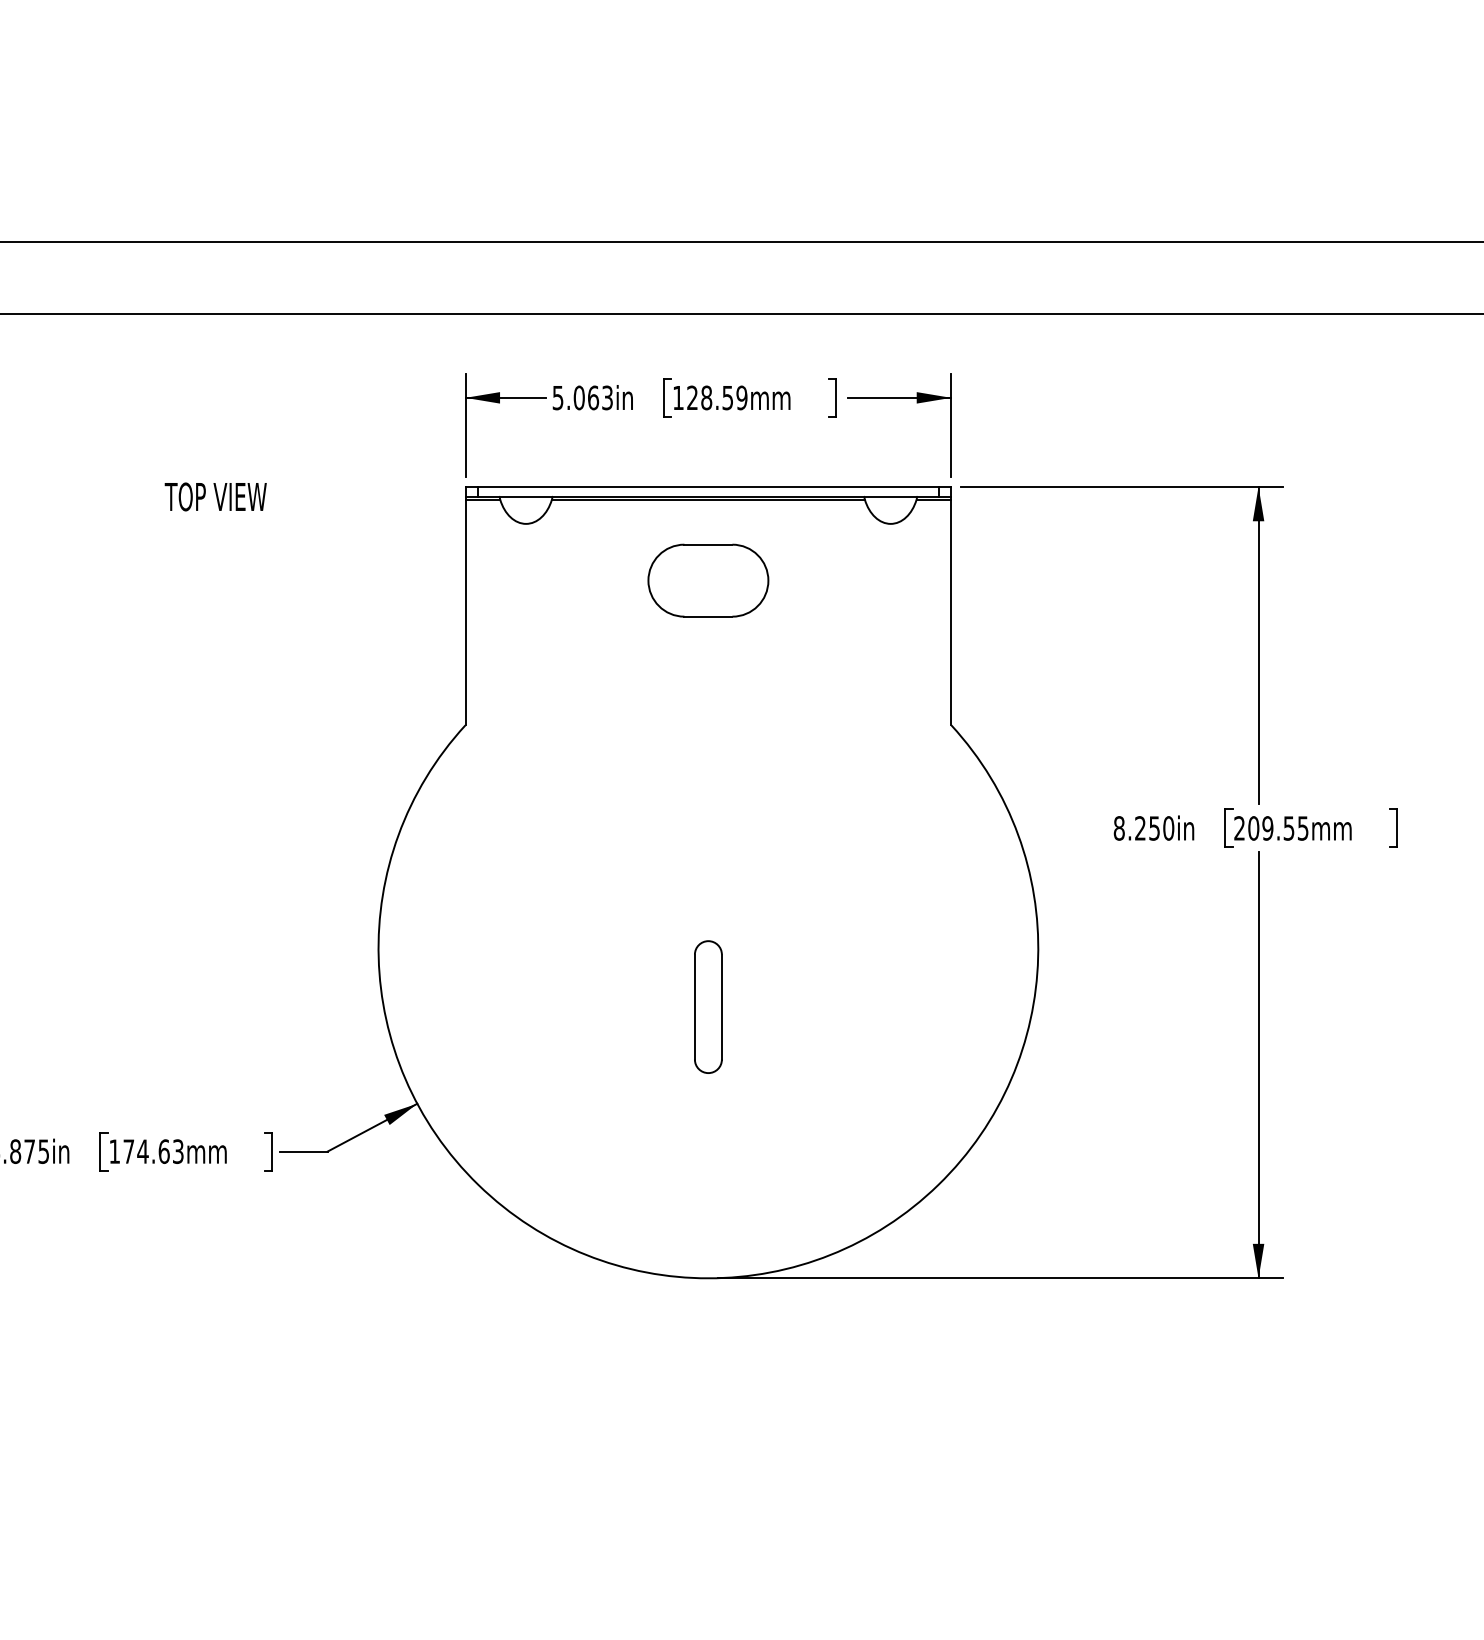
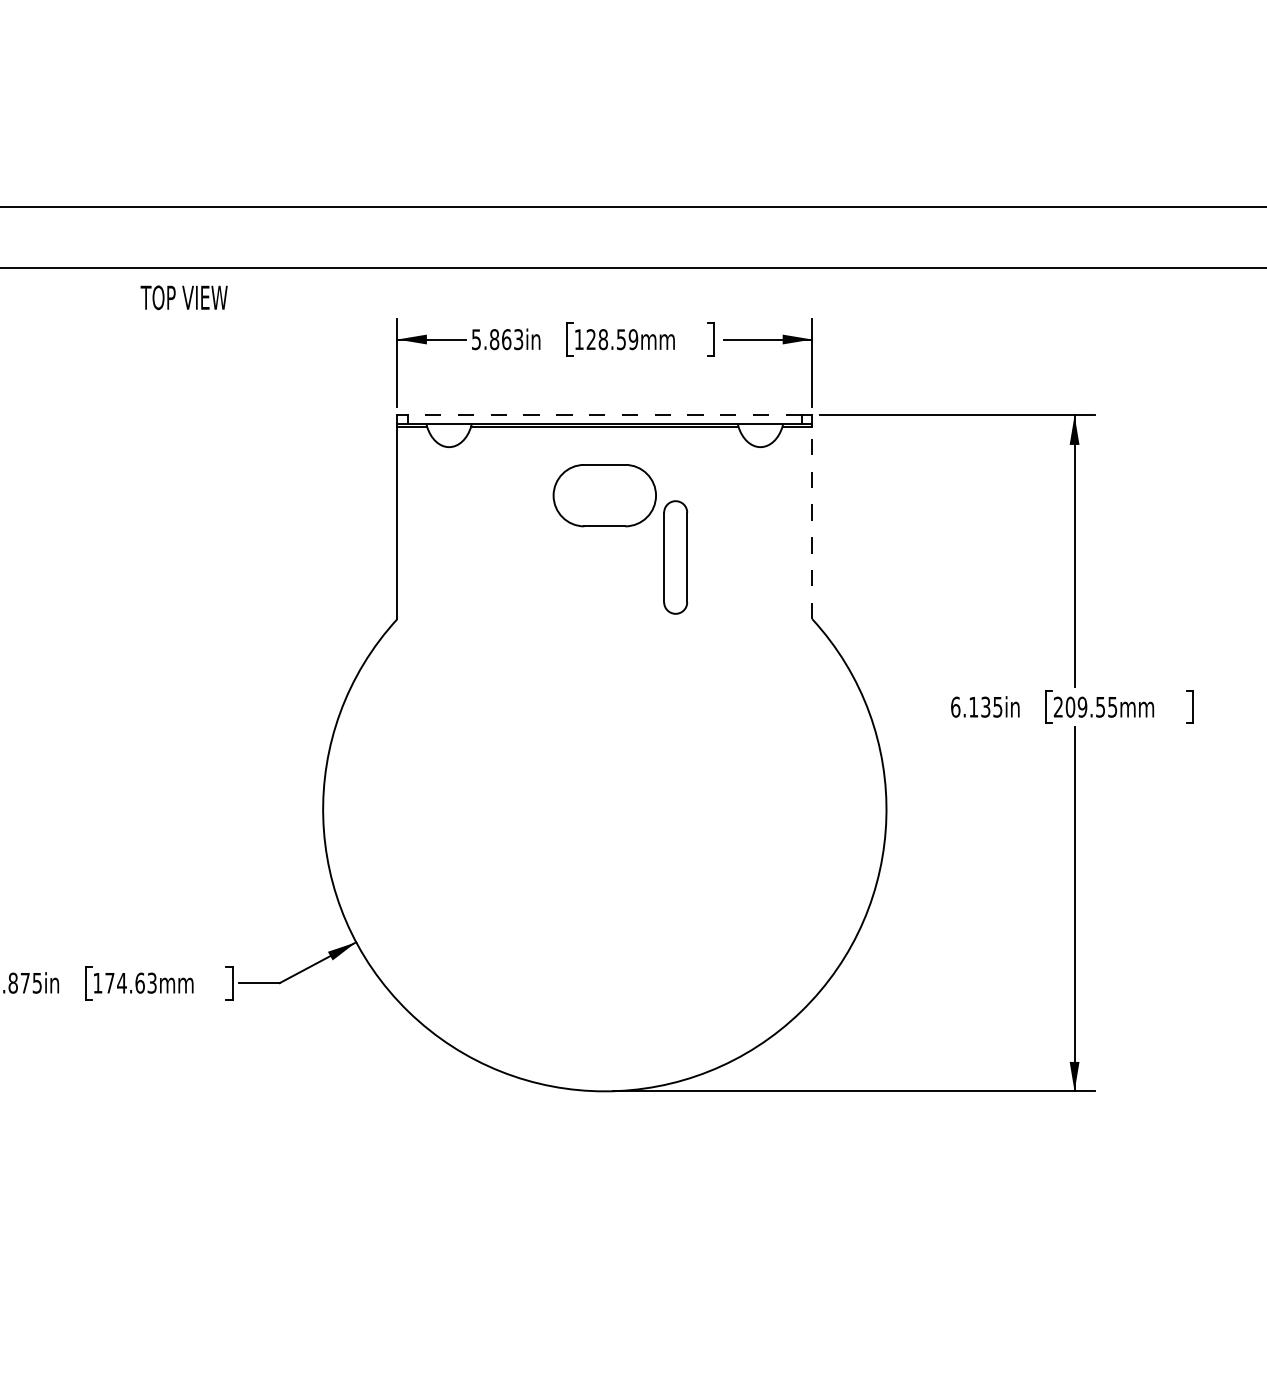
text: (578, 397) -> (493, 339), 5.063in -> 5.863in
line: (708, 486) -> (604, 415), solid -> dashed
text: (215, 496) -> (183, 297), moved
line: (951, 612) -> (812, 522), solid -> dashed
text: (1143, 828) -> (976, 707), 8.250in -> 6.135in
part: (708, 1006) -> (675, 556), moved

